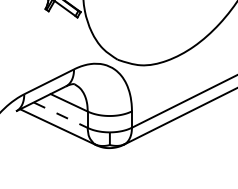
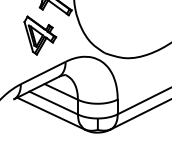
part: (45, 40) -> (39, 35), added
line: (60, 115) -> (53, 103), dashed -> solid

